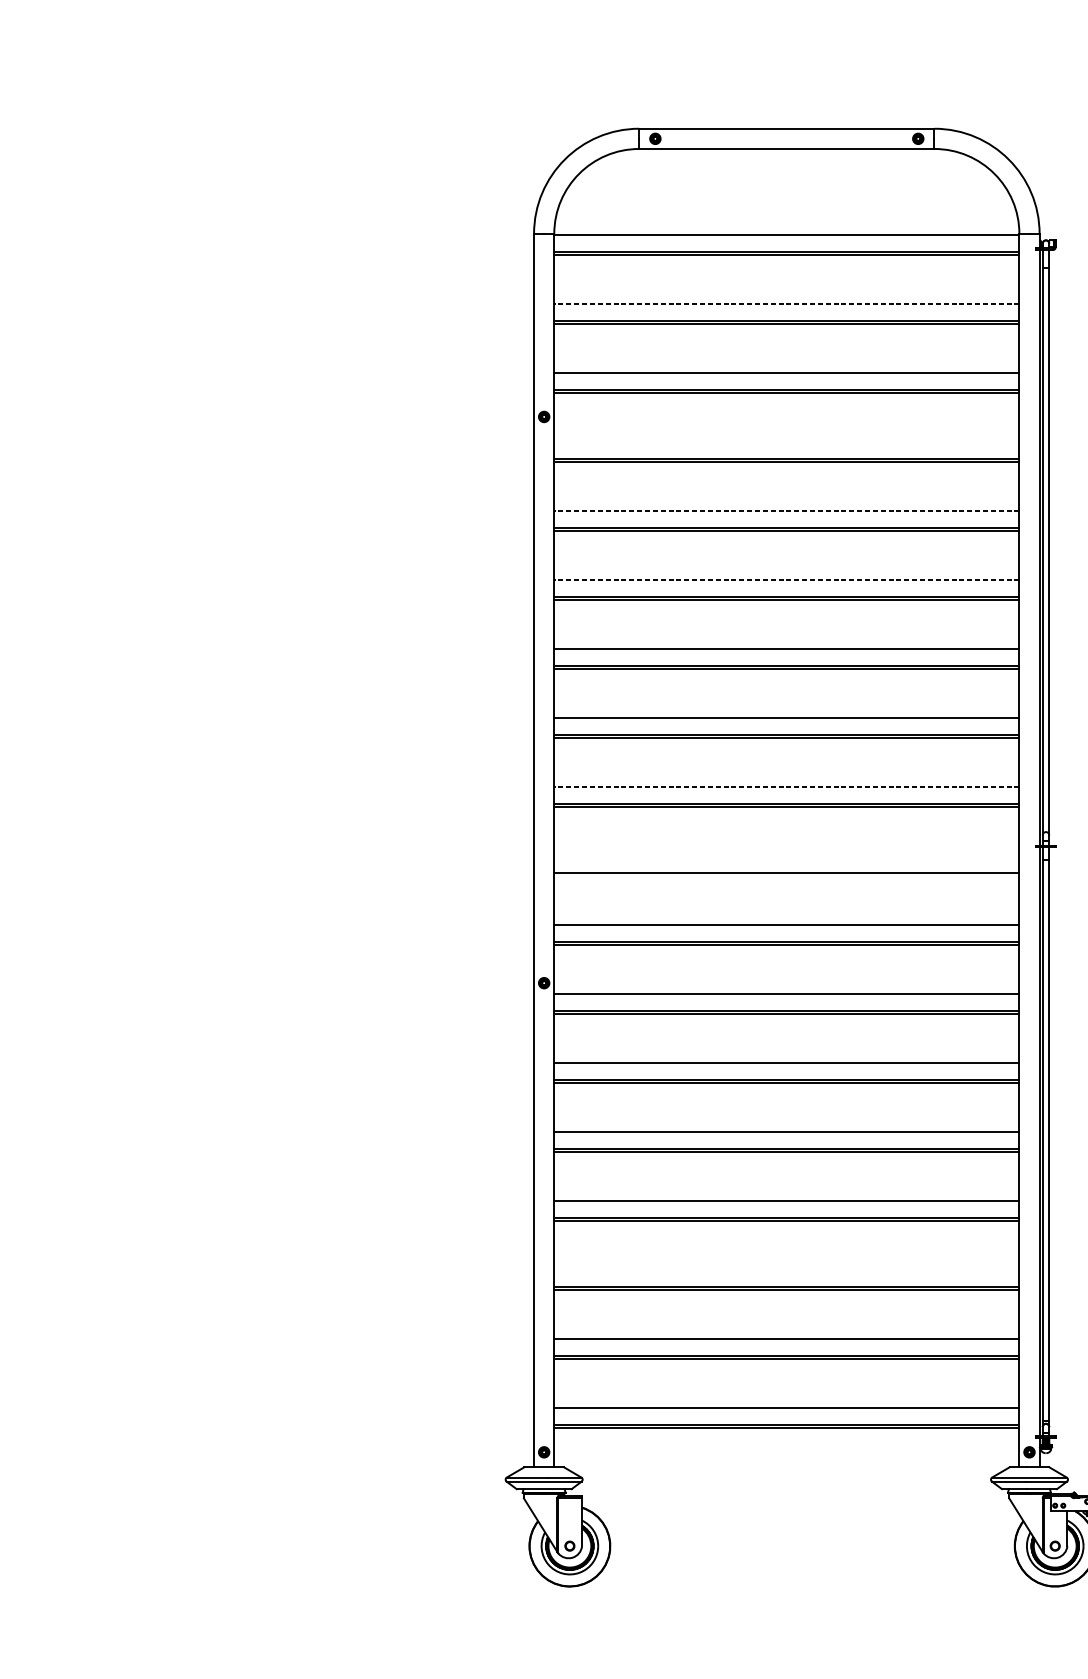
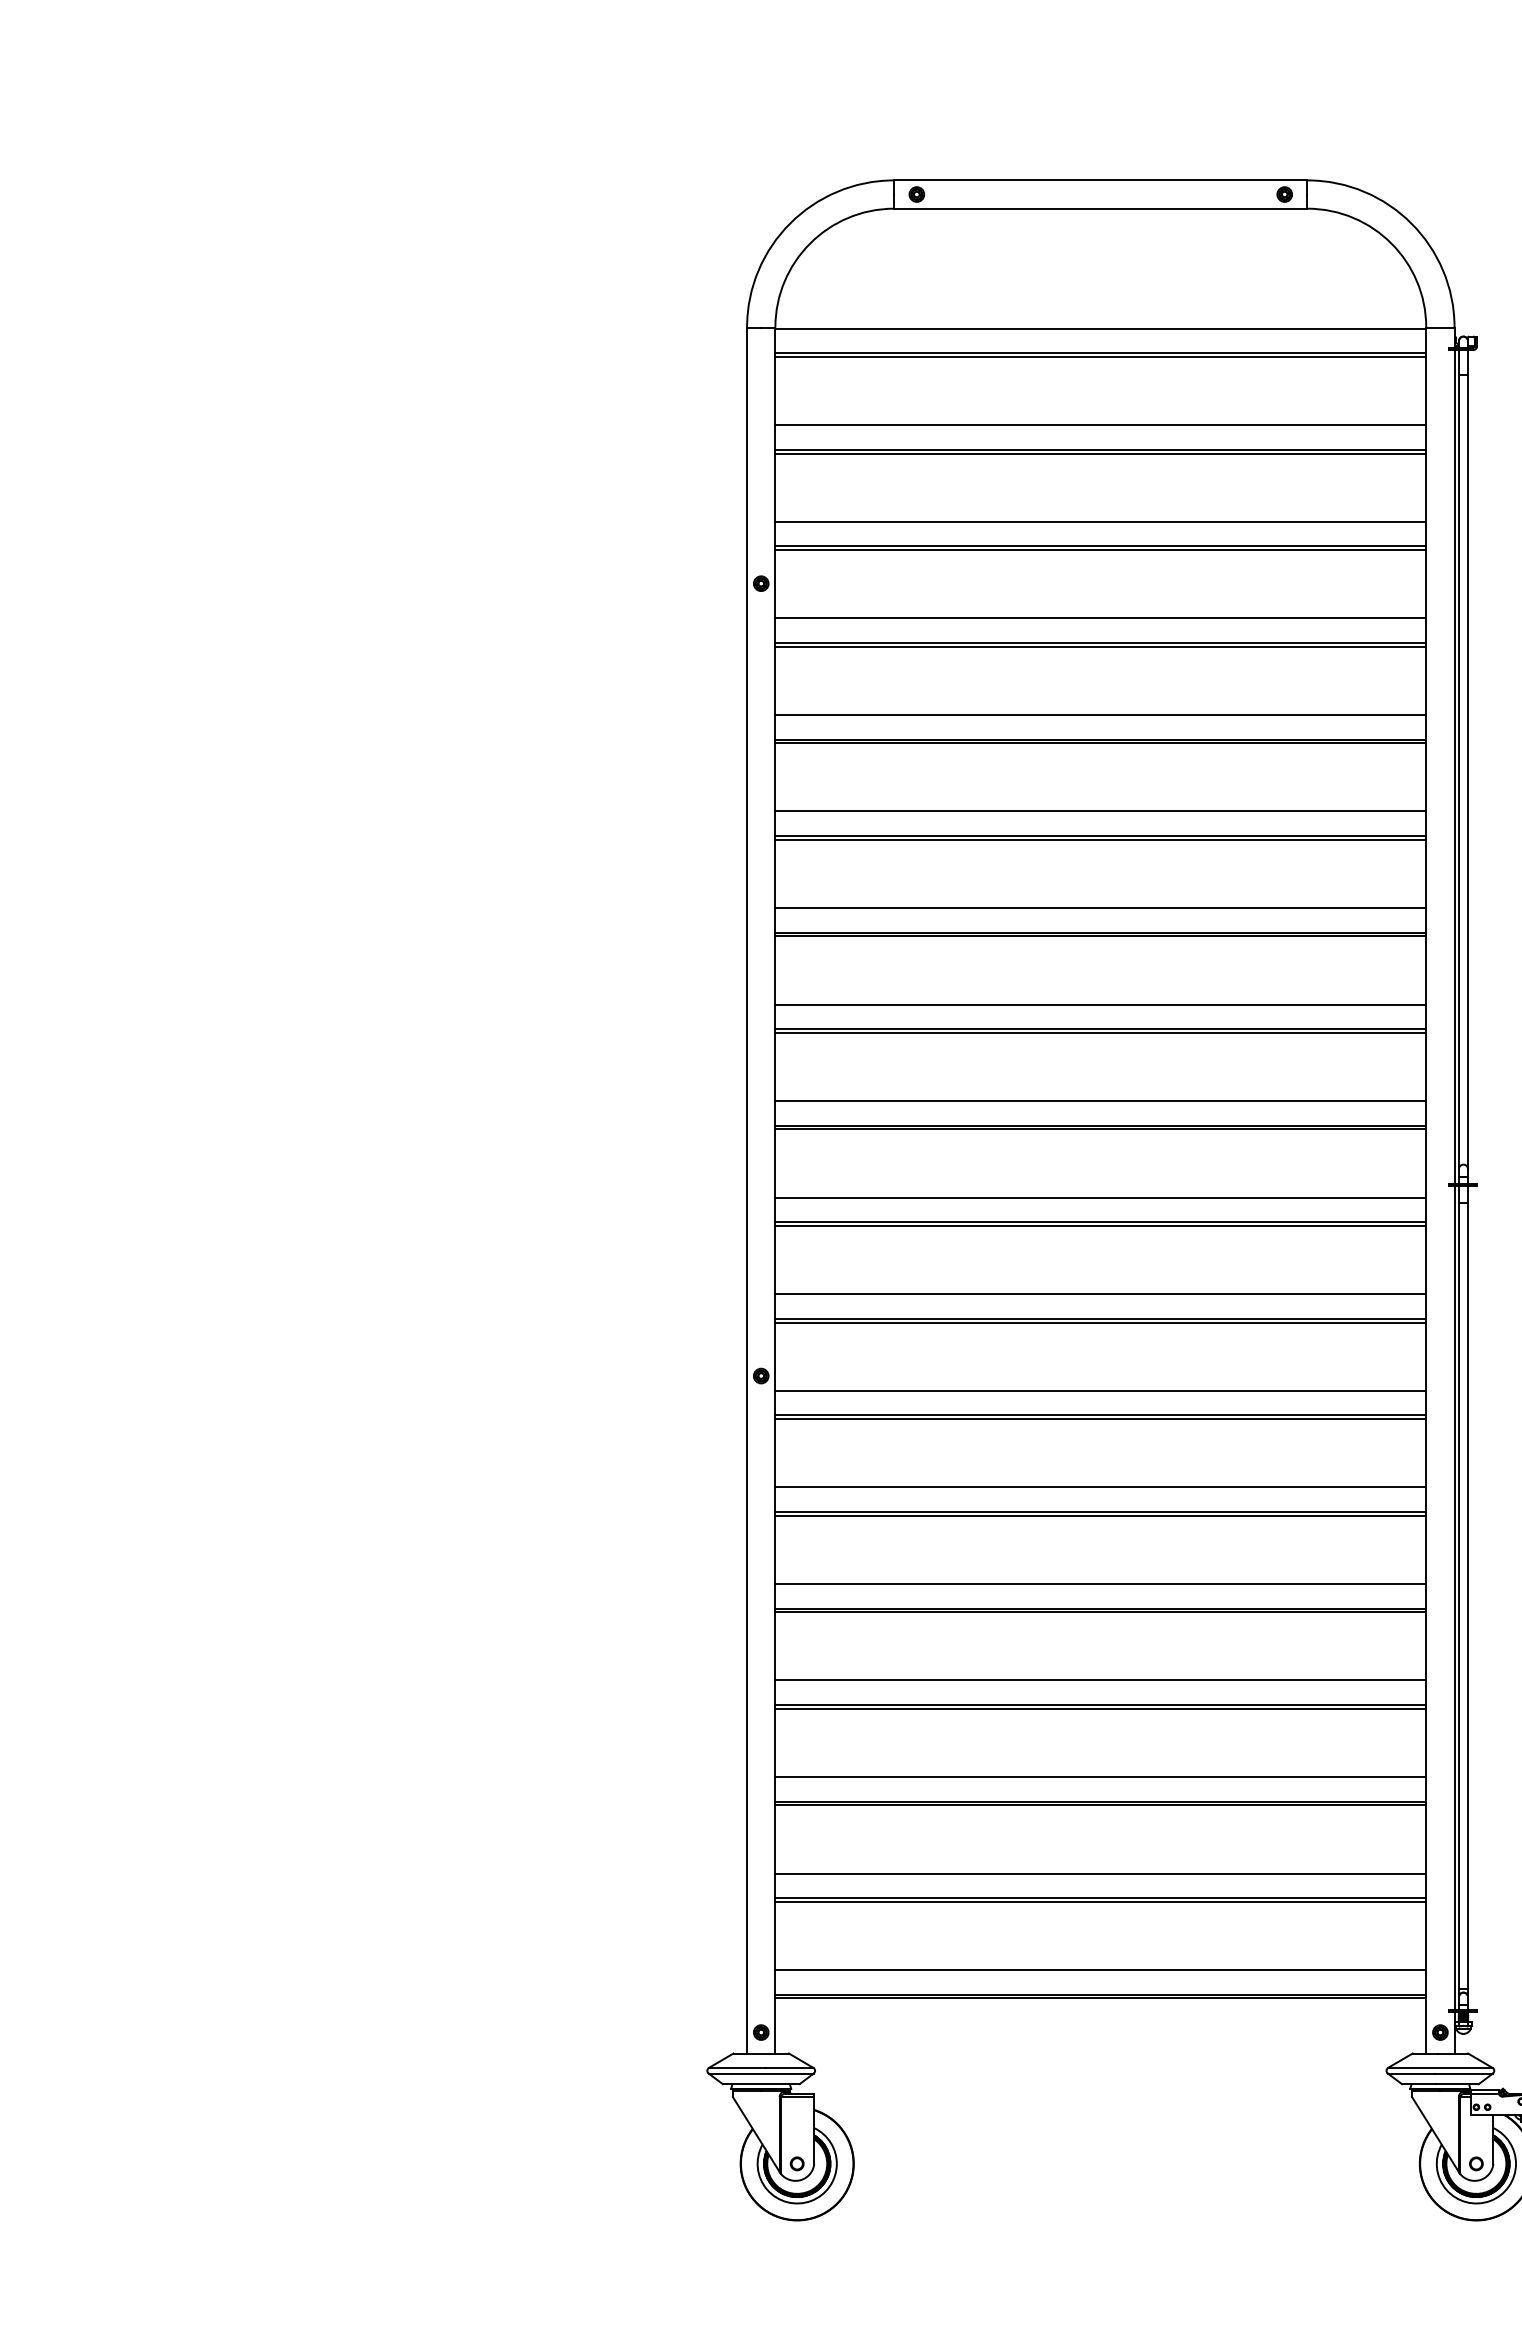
line: (786, 303) -> (1100, 425), dashed -> solid
line: (786, 441) -> (1100, 618), added
line: (786, 510) -> (1100, 714), dashed -> solid
line: (786, 579) -> (1100, 811), dashed -> solid
line: (786, 786) -> (1100, 1101), dashed -> solid
line: (786, 855) -> (1100, 1197), added
line: (786, 875) -> (1100, 1225), added
line: (786, 1270) -> (1100, 1777), added

